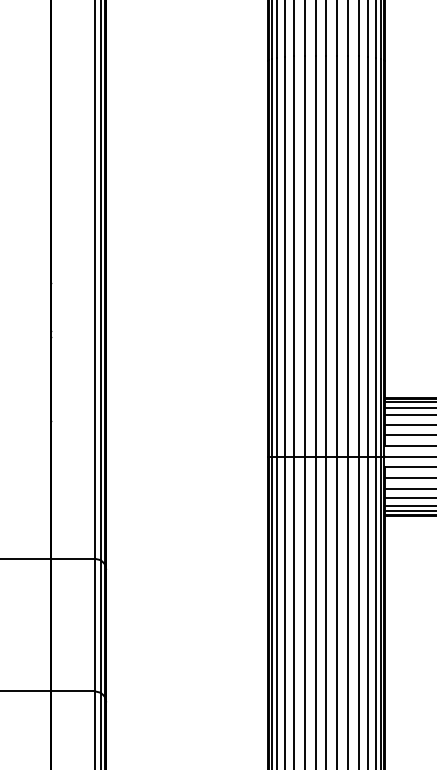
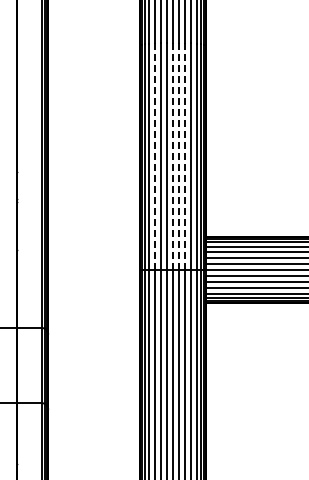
line: (293, 256) -> (154, 156), solid -> dashed
line: (325, 256) -> (172, 156), solid -> dashed
line: (337, 256) -> (179, 156), solid -> dashed
line: (348, 256) -> (185, 156), solid -> dashed

